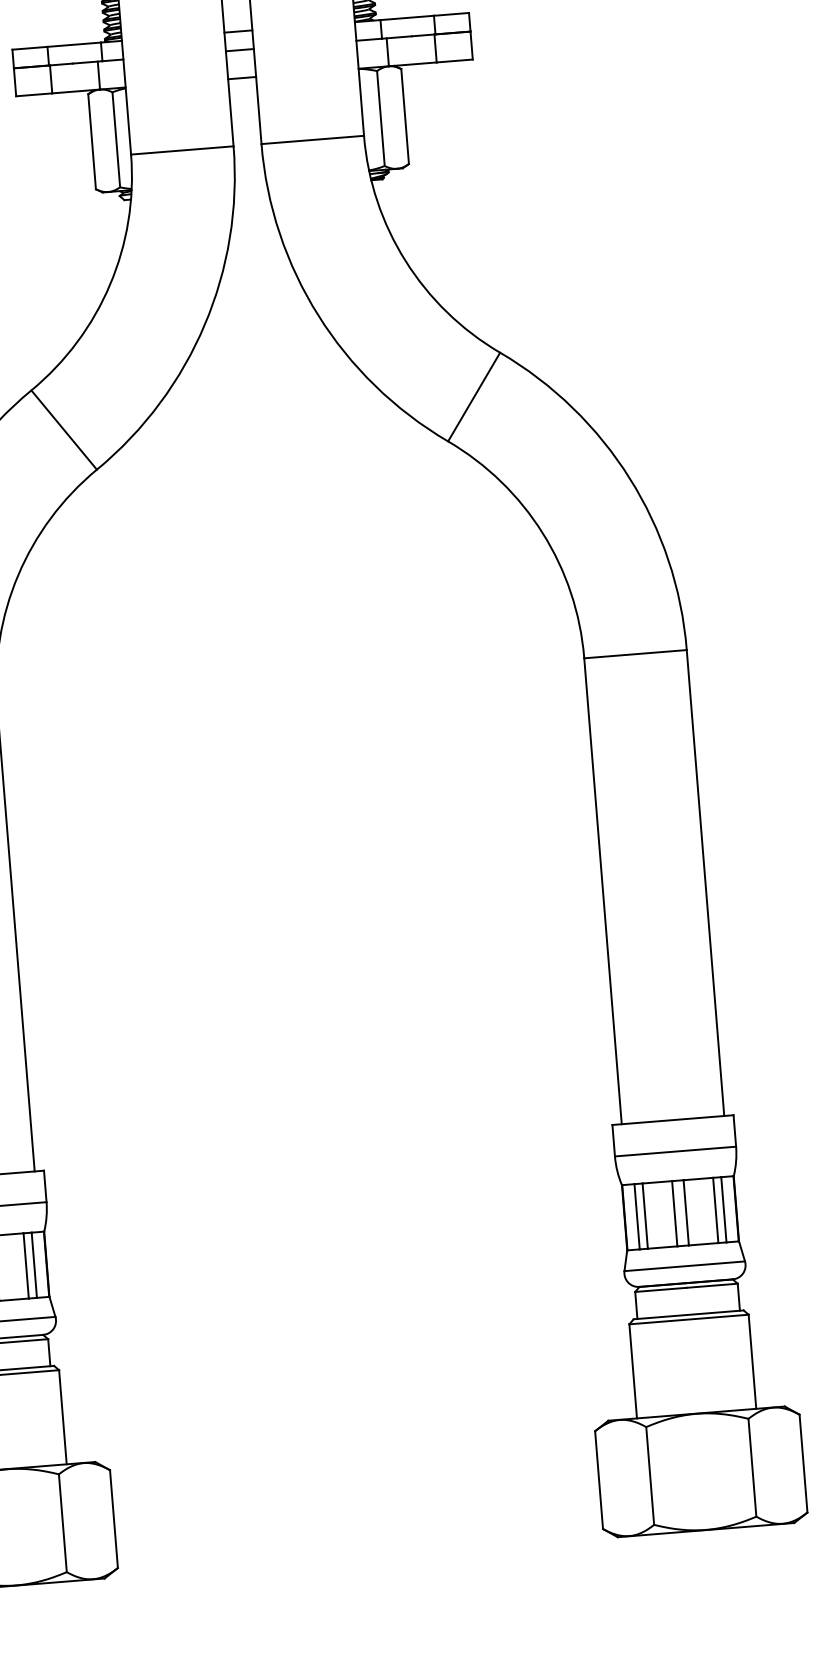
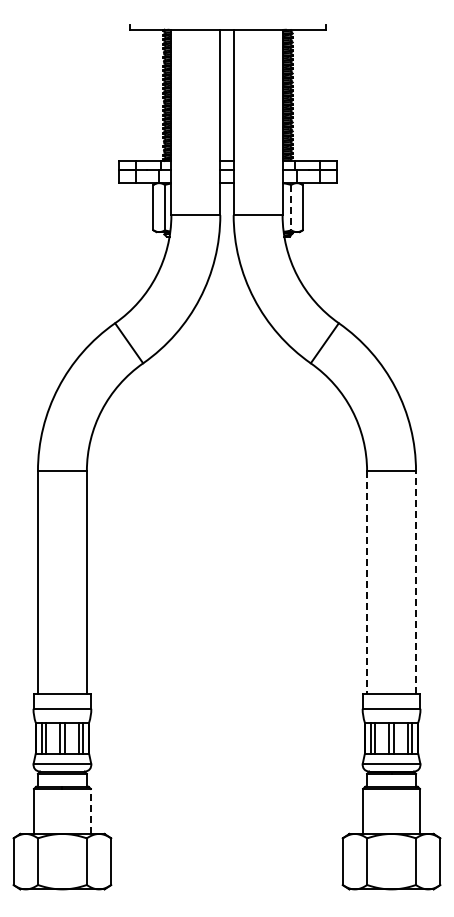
line: (381, 118) -> (291, 207), solid -> dashed
line: (706, 882) -> (416, 582), solid -> dashed
line: (603, 893) -> (367, 583), solid -> dashed
line: (61, 1415) -> (90, 810), solid -> dashed

